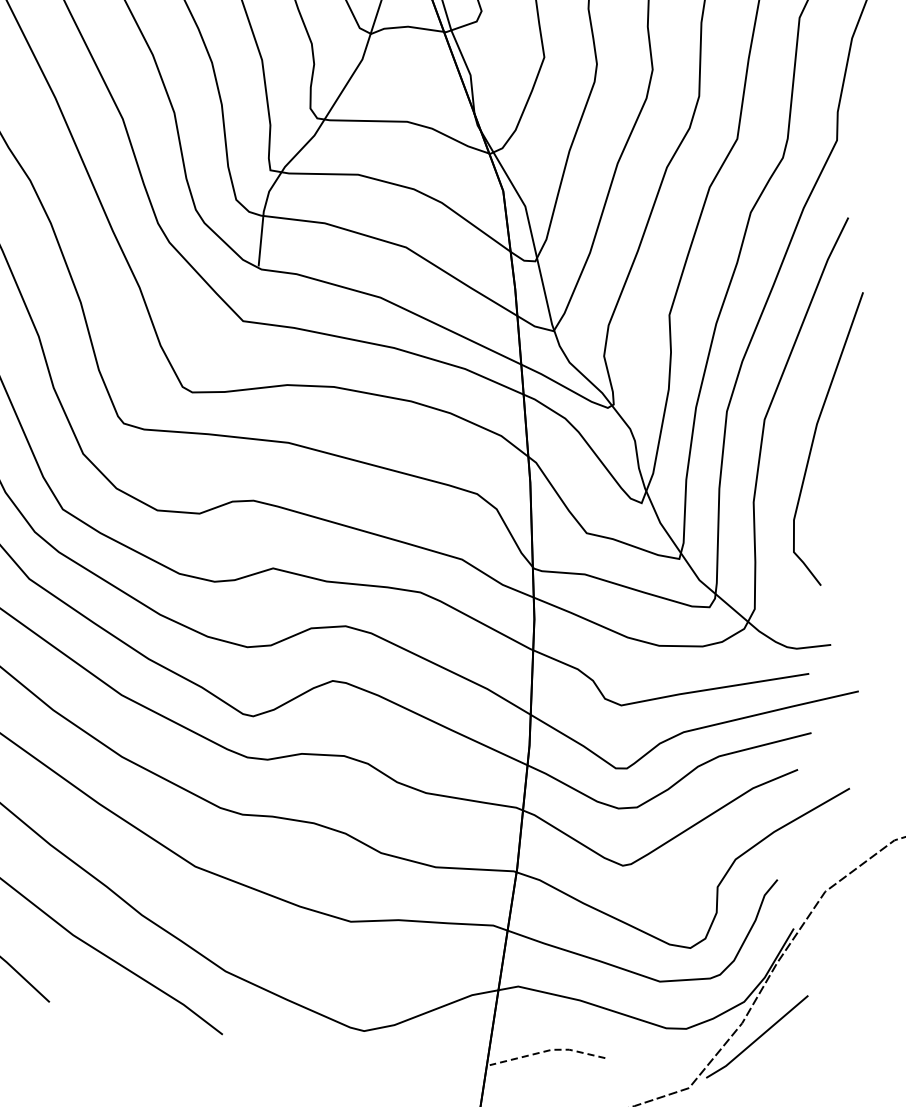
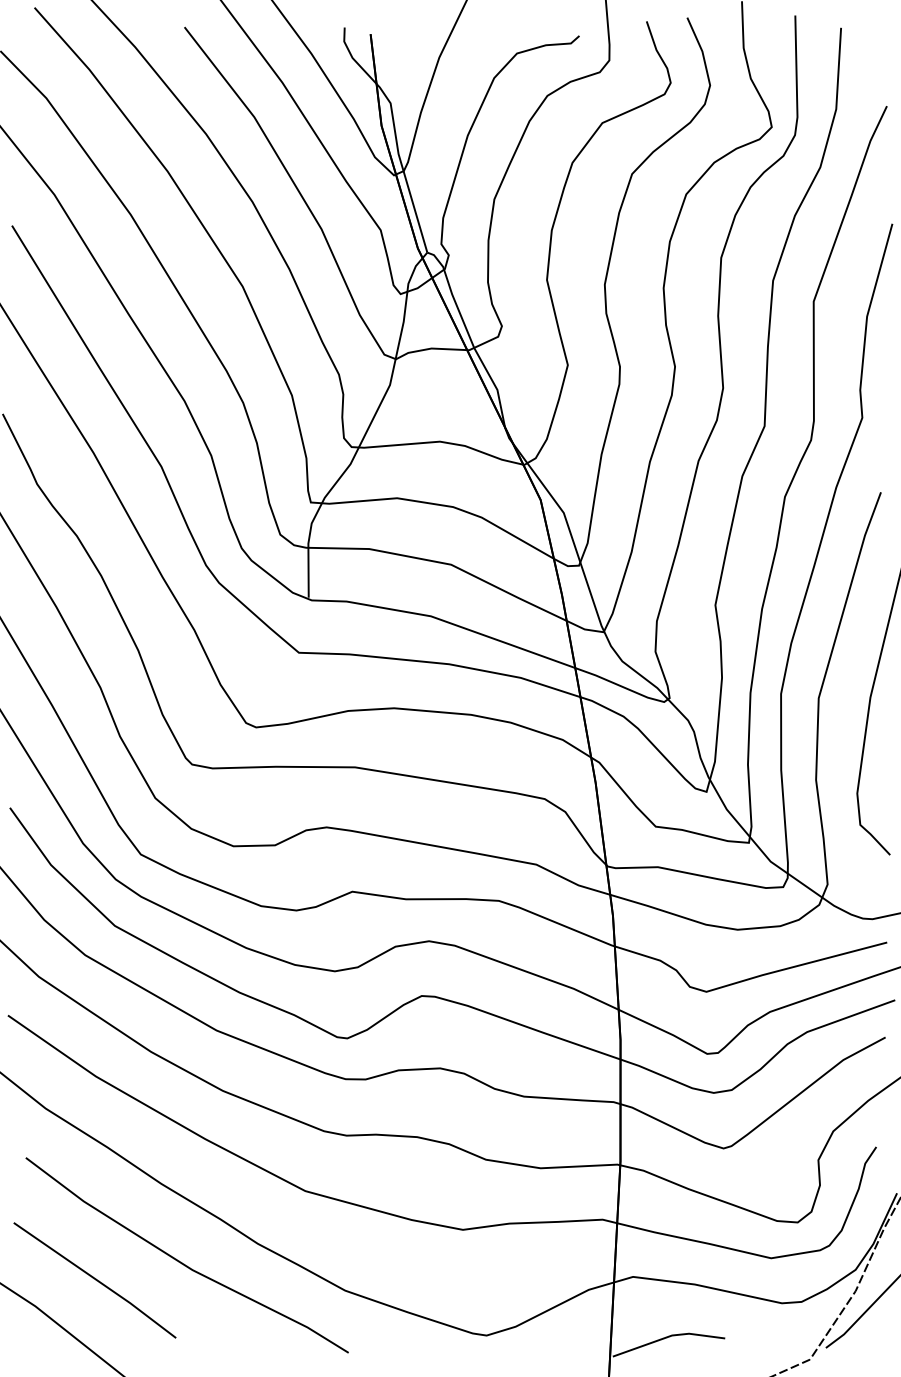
line: (549, 1050) -> (669, 1336), dashed -> solid

